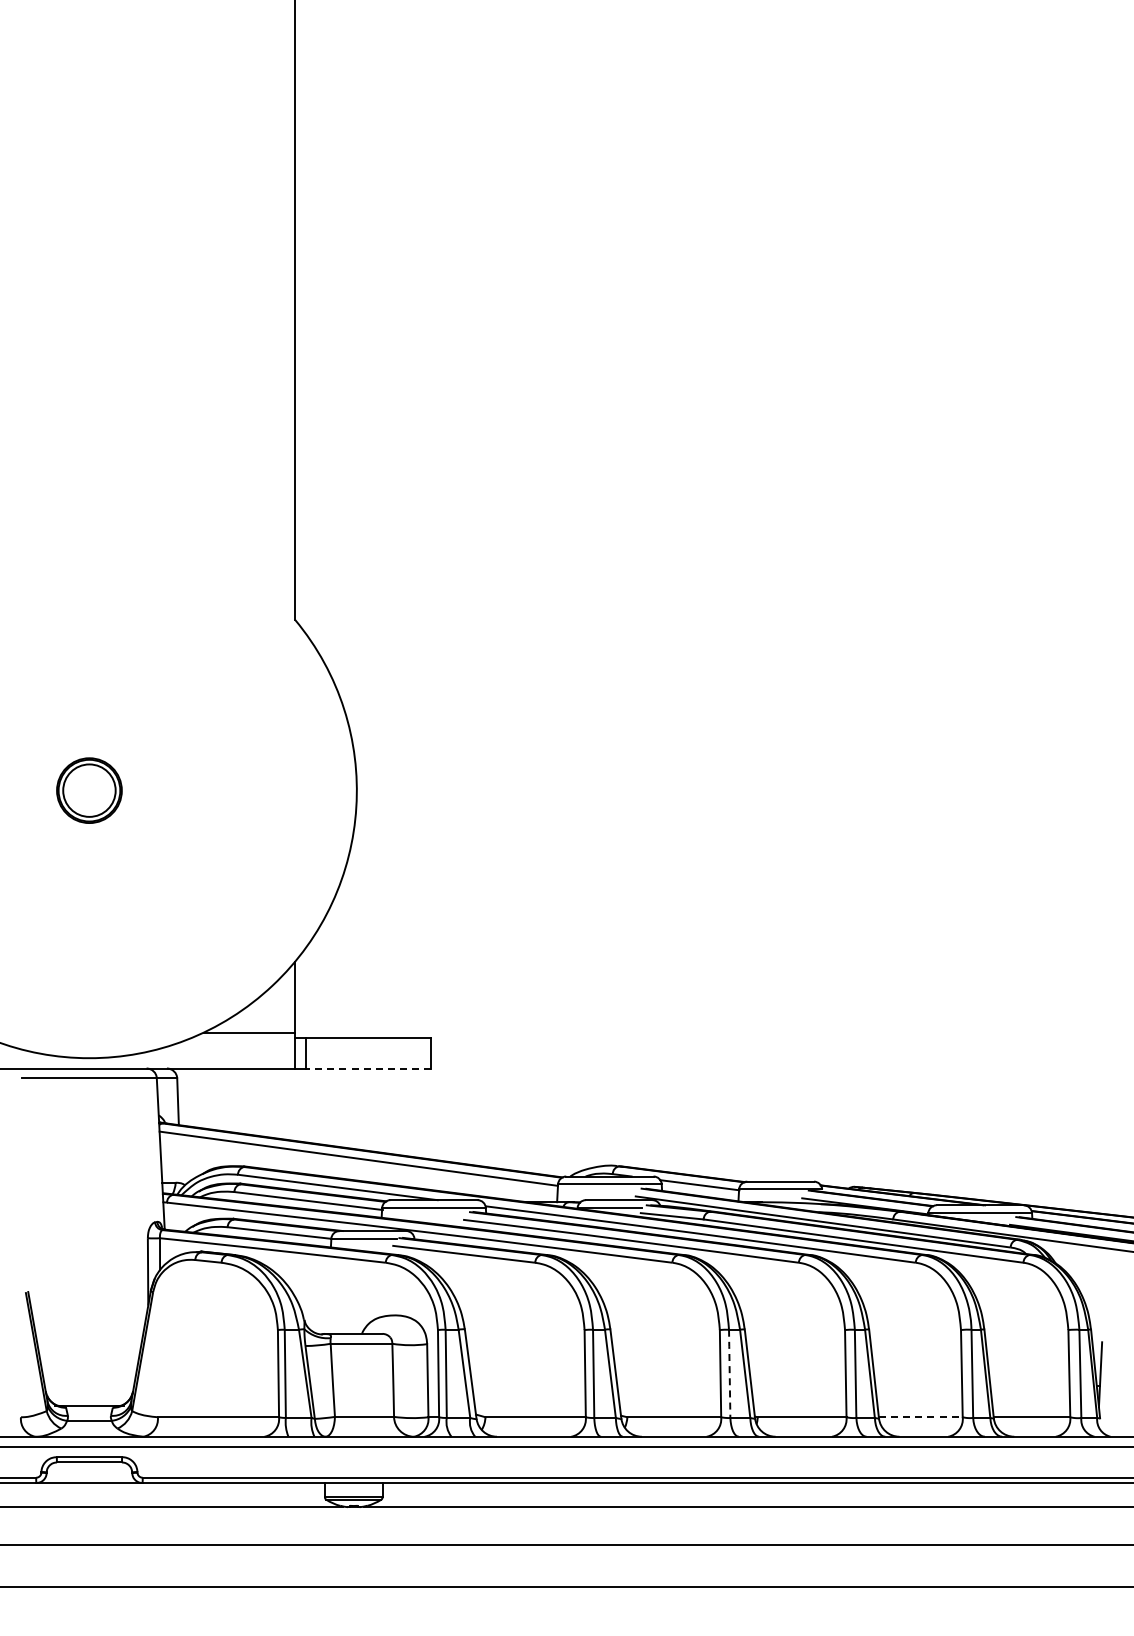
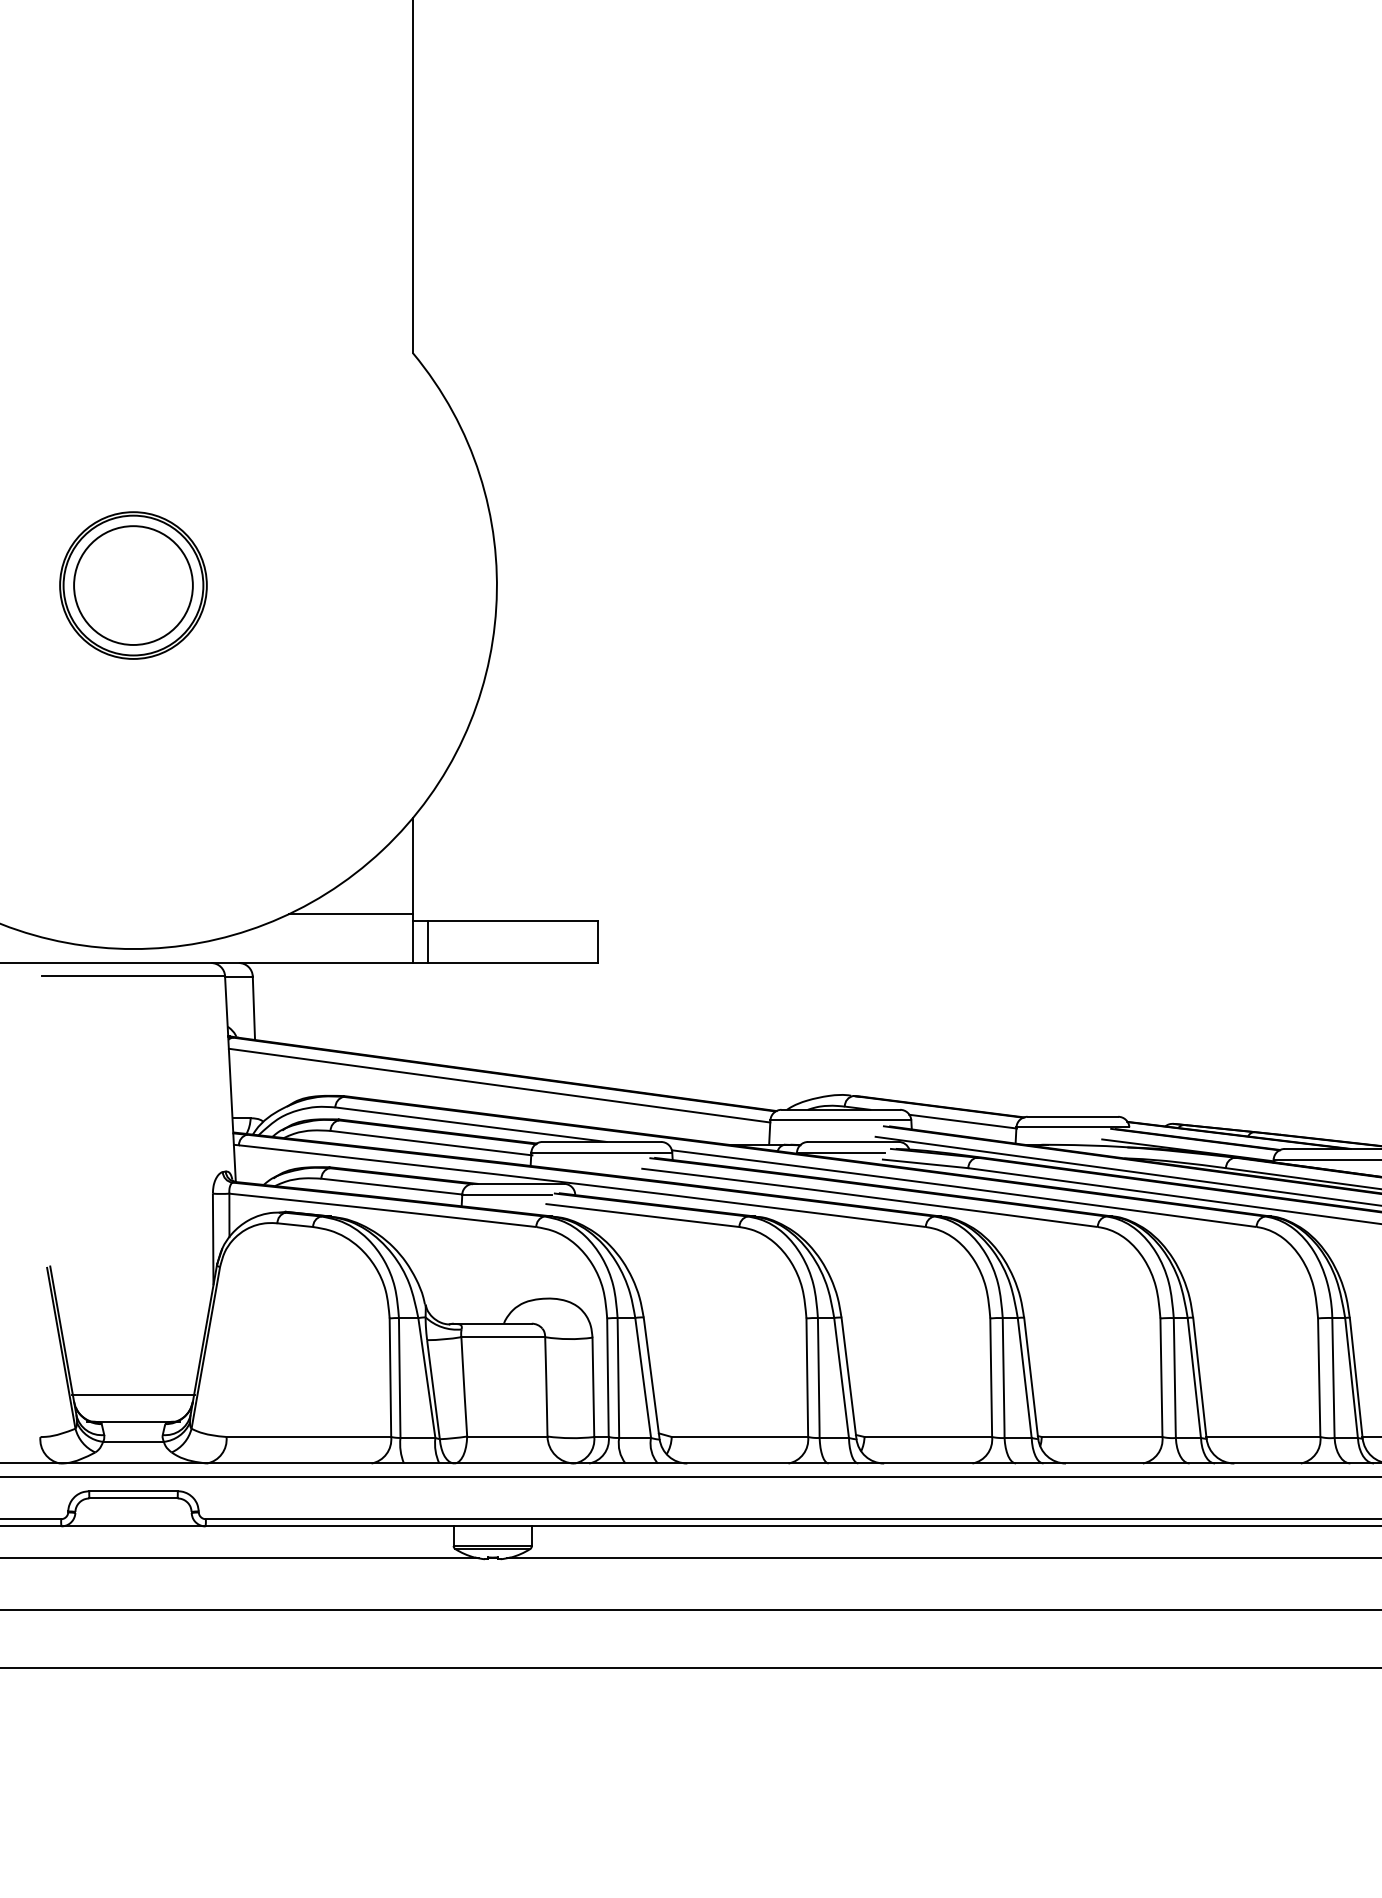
part: (89, 790) -> (133, 585), size x1.67
line: (368, 1068) -> (512, 963), dashed -> solid
line: (729, 1373) -> (1003, 1377), dashed -> solid
line: (88, 1386) -> (132, 1395), added
line: (920, 1417) -> (1262, 1437), dashed -> solid

